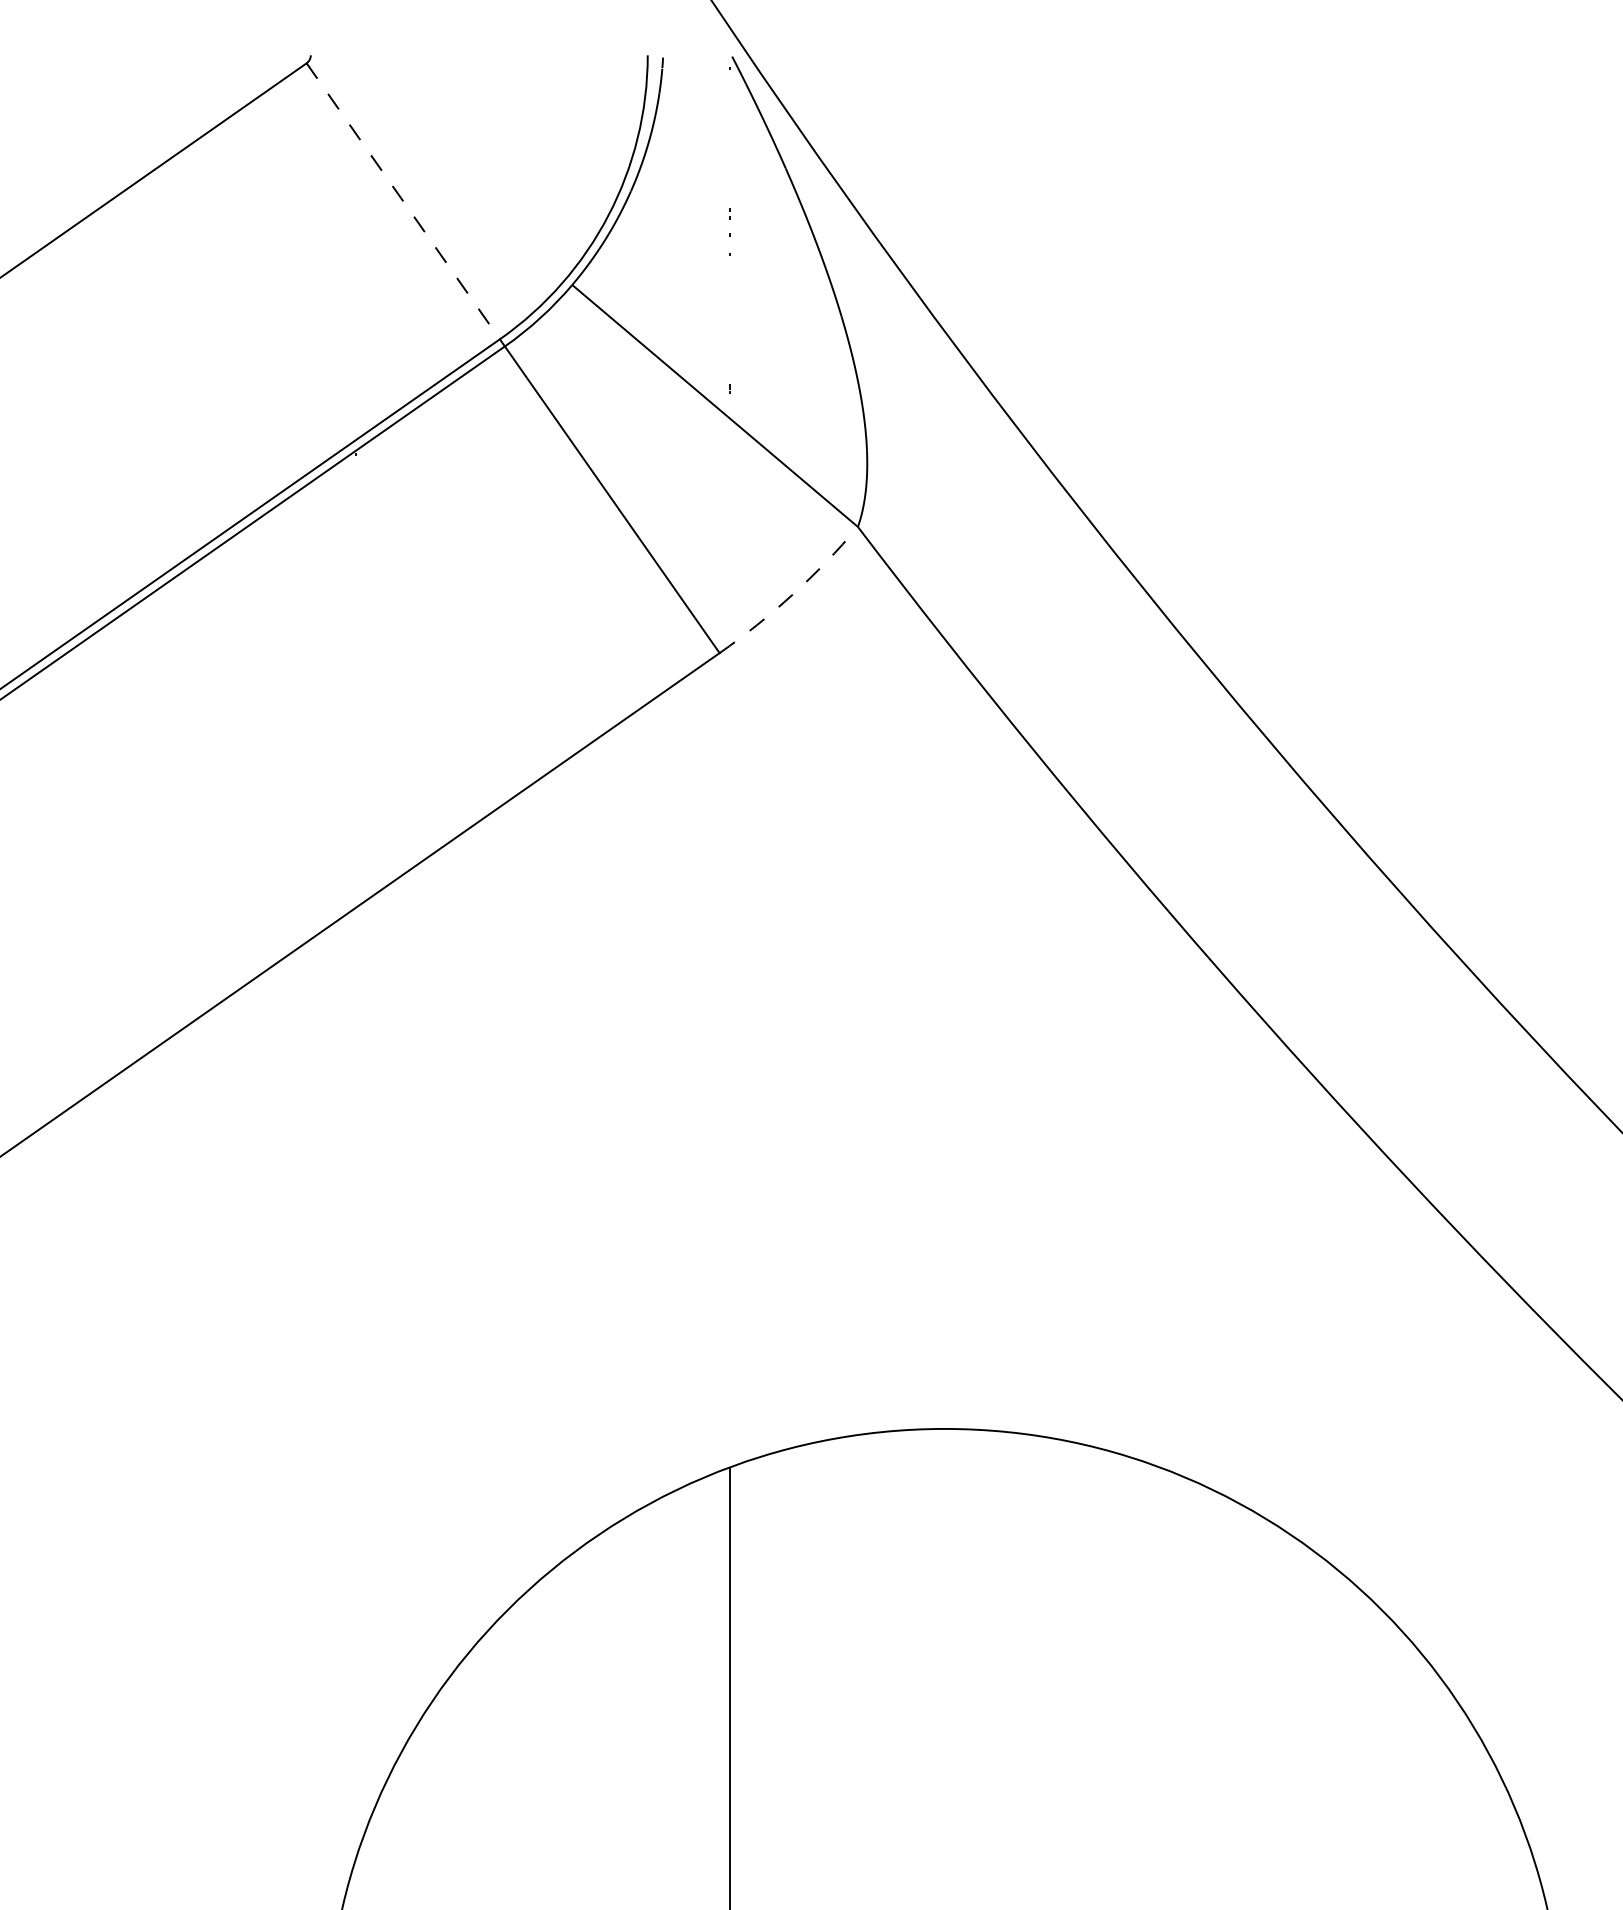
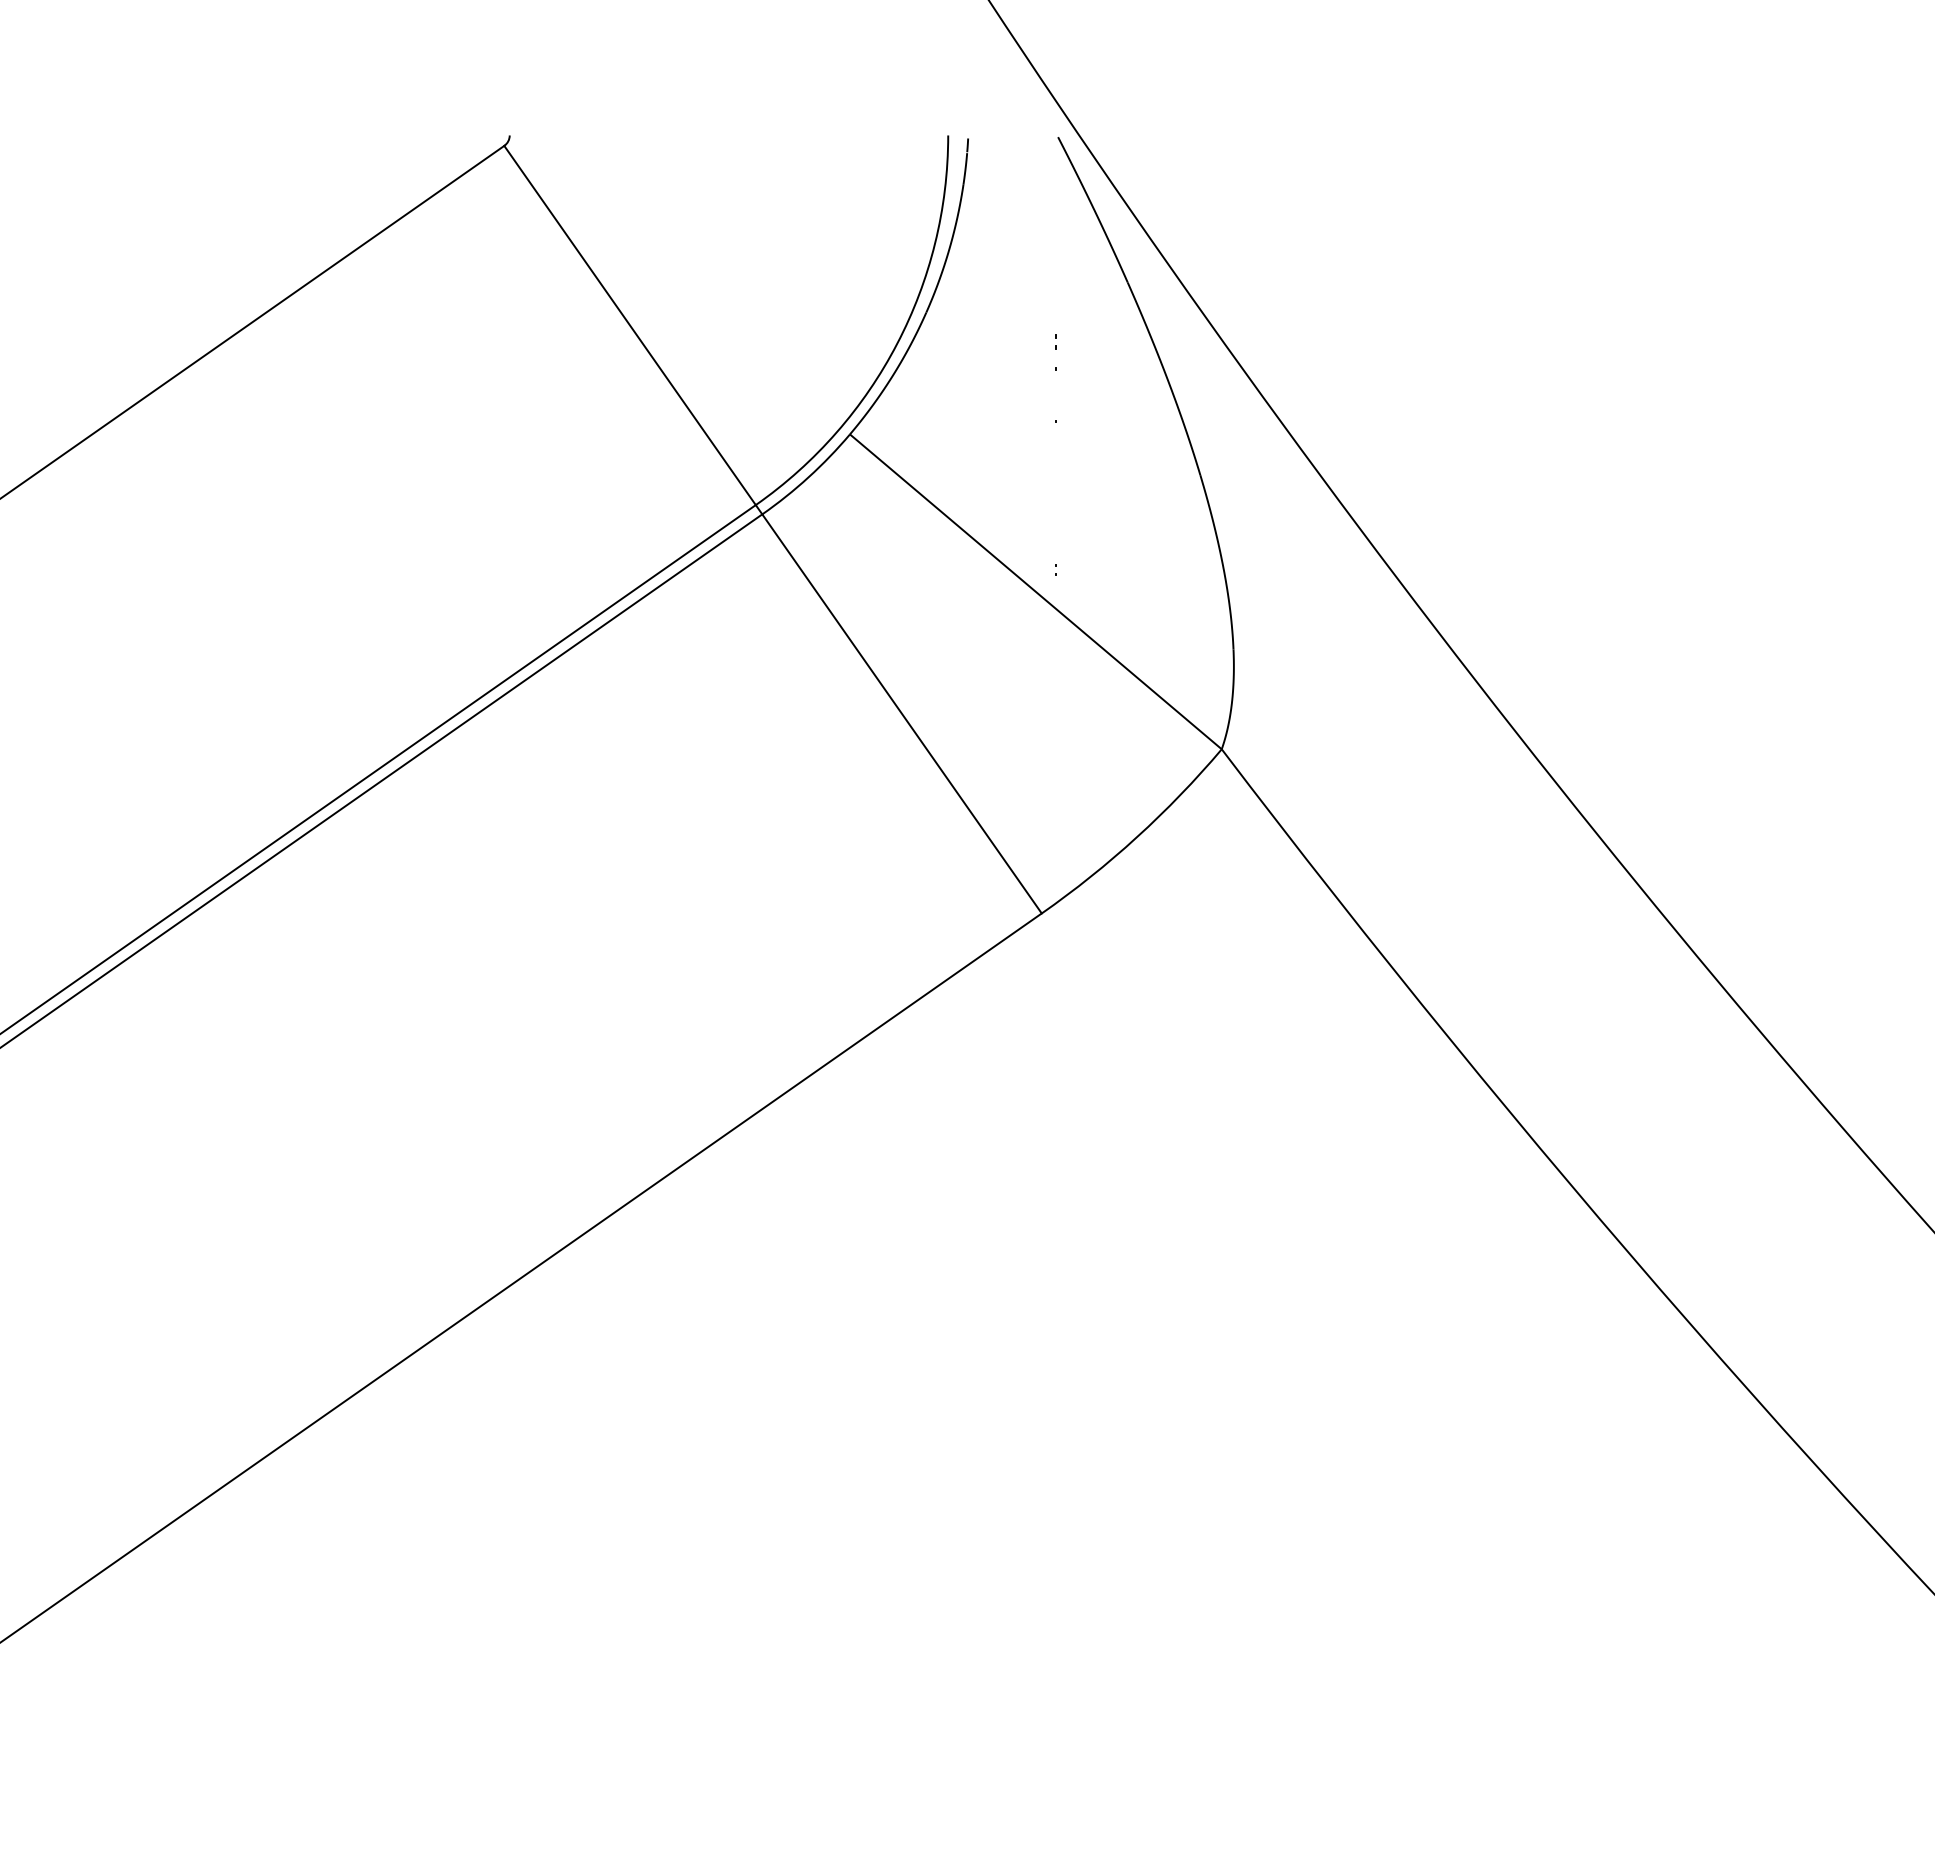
line: (403, 201) -> (630, 325), dashed -> solid
arc: (792, 594) -> (1136, 837), dashed -> solid

